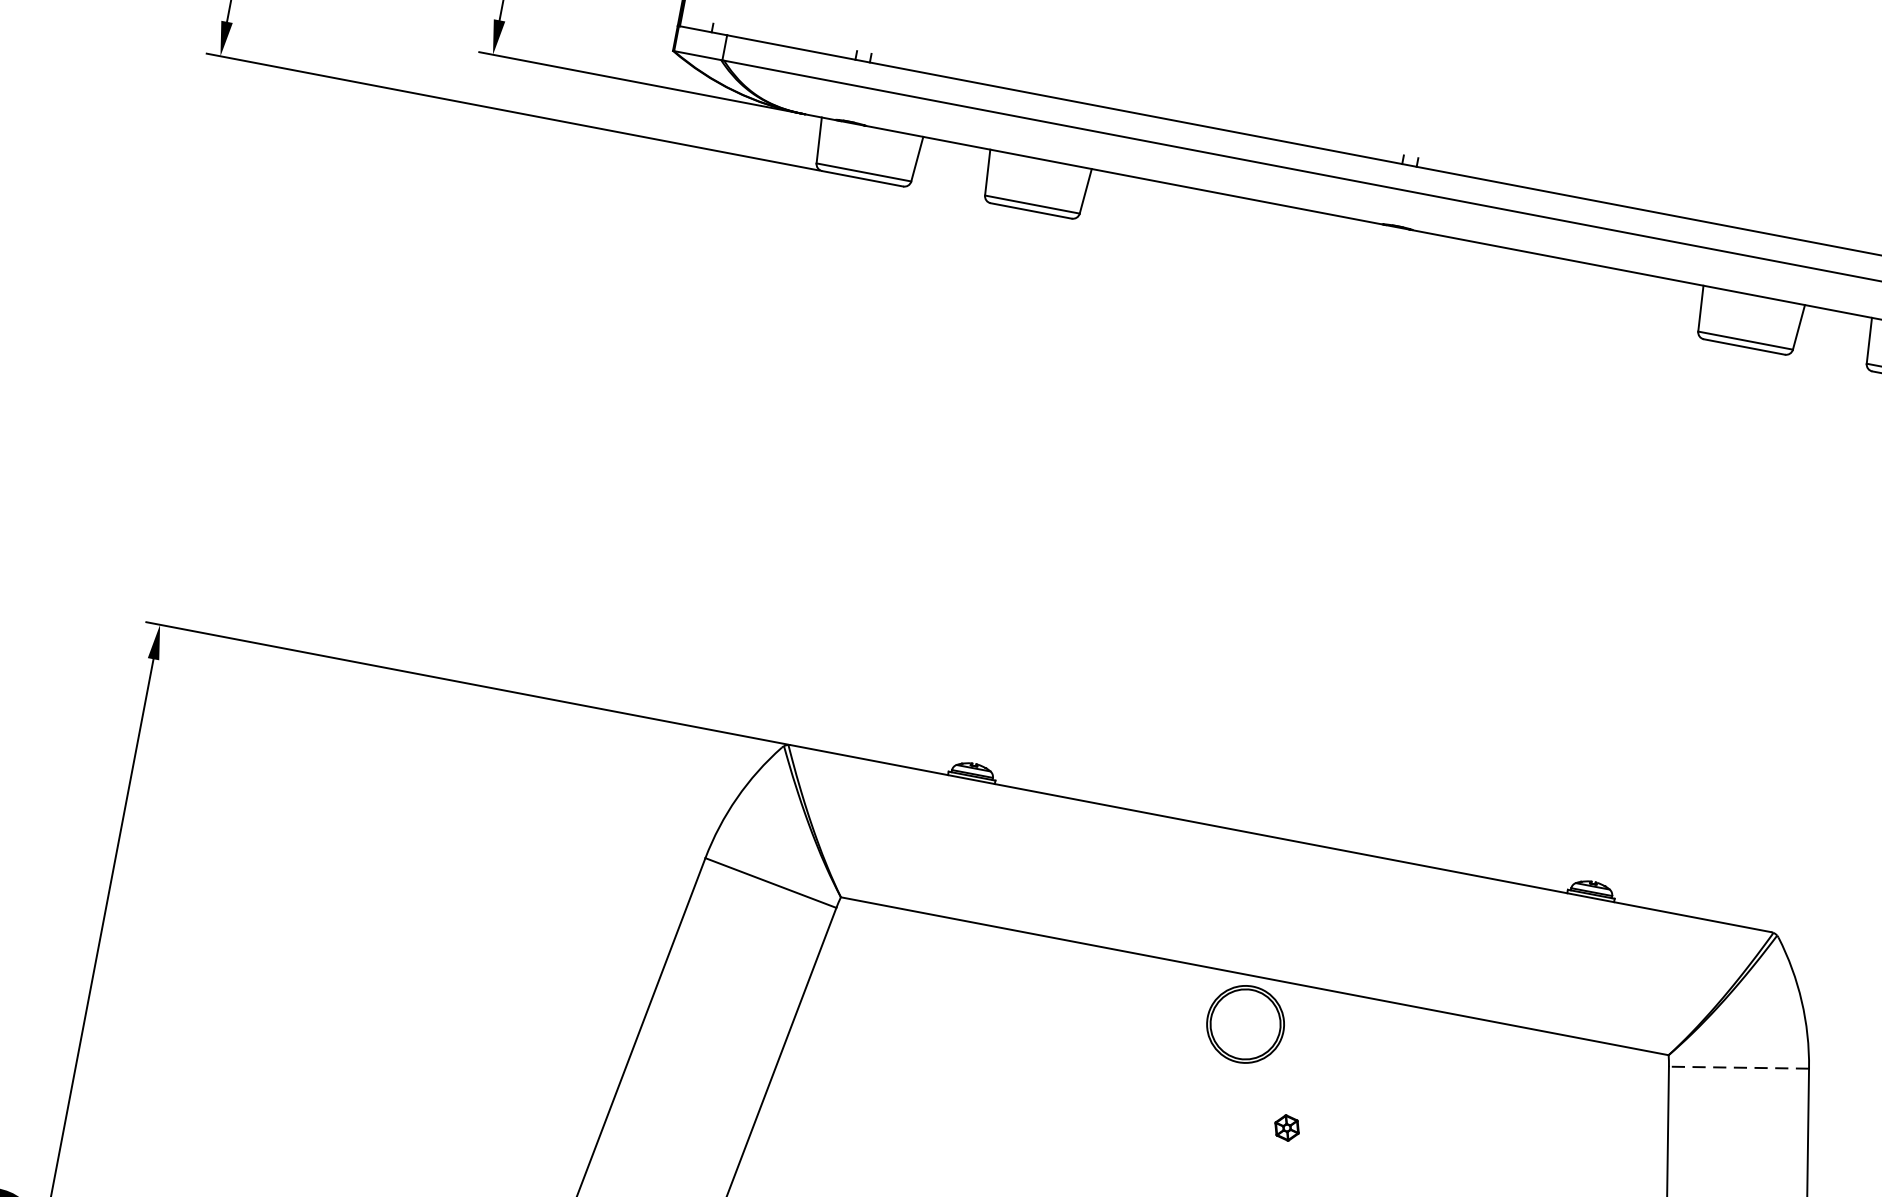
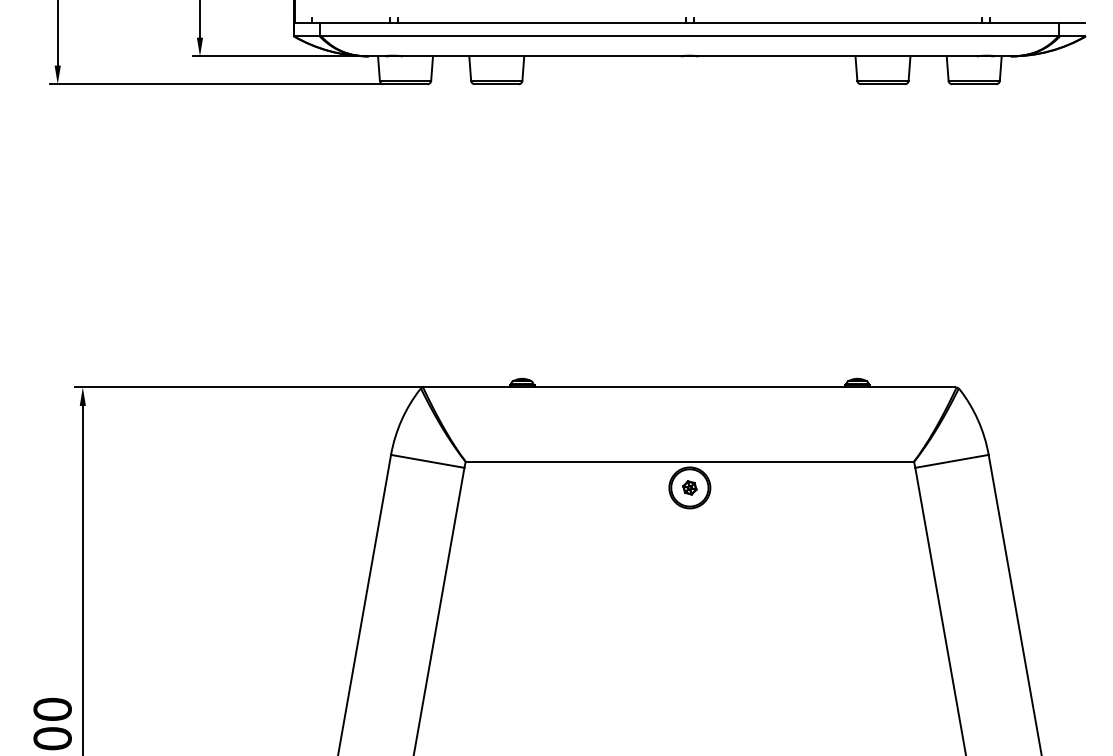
line: (1738, 1067) -> (951, 461), dashed -> solid
part: (1286, 1127) -> (689, 487), moved

